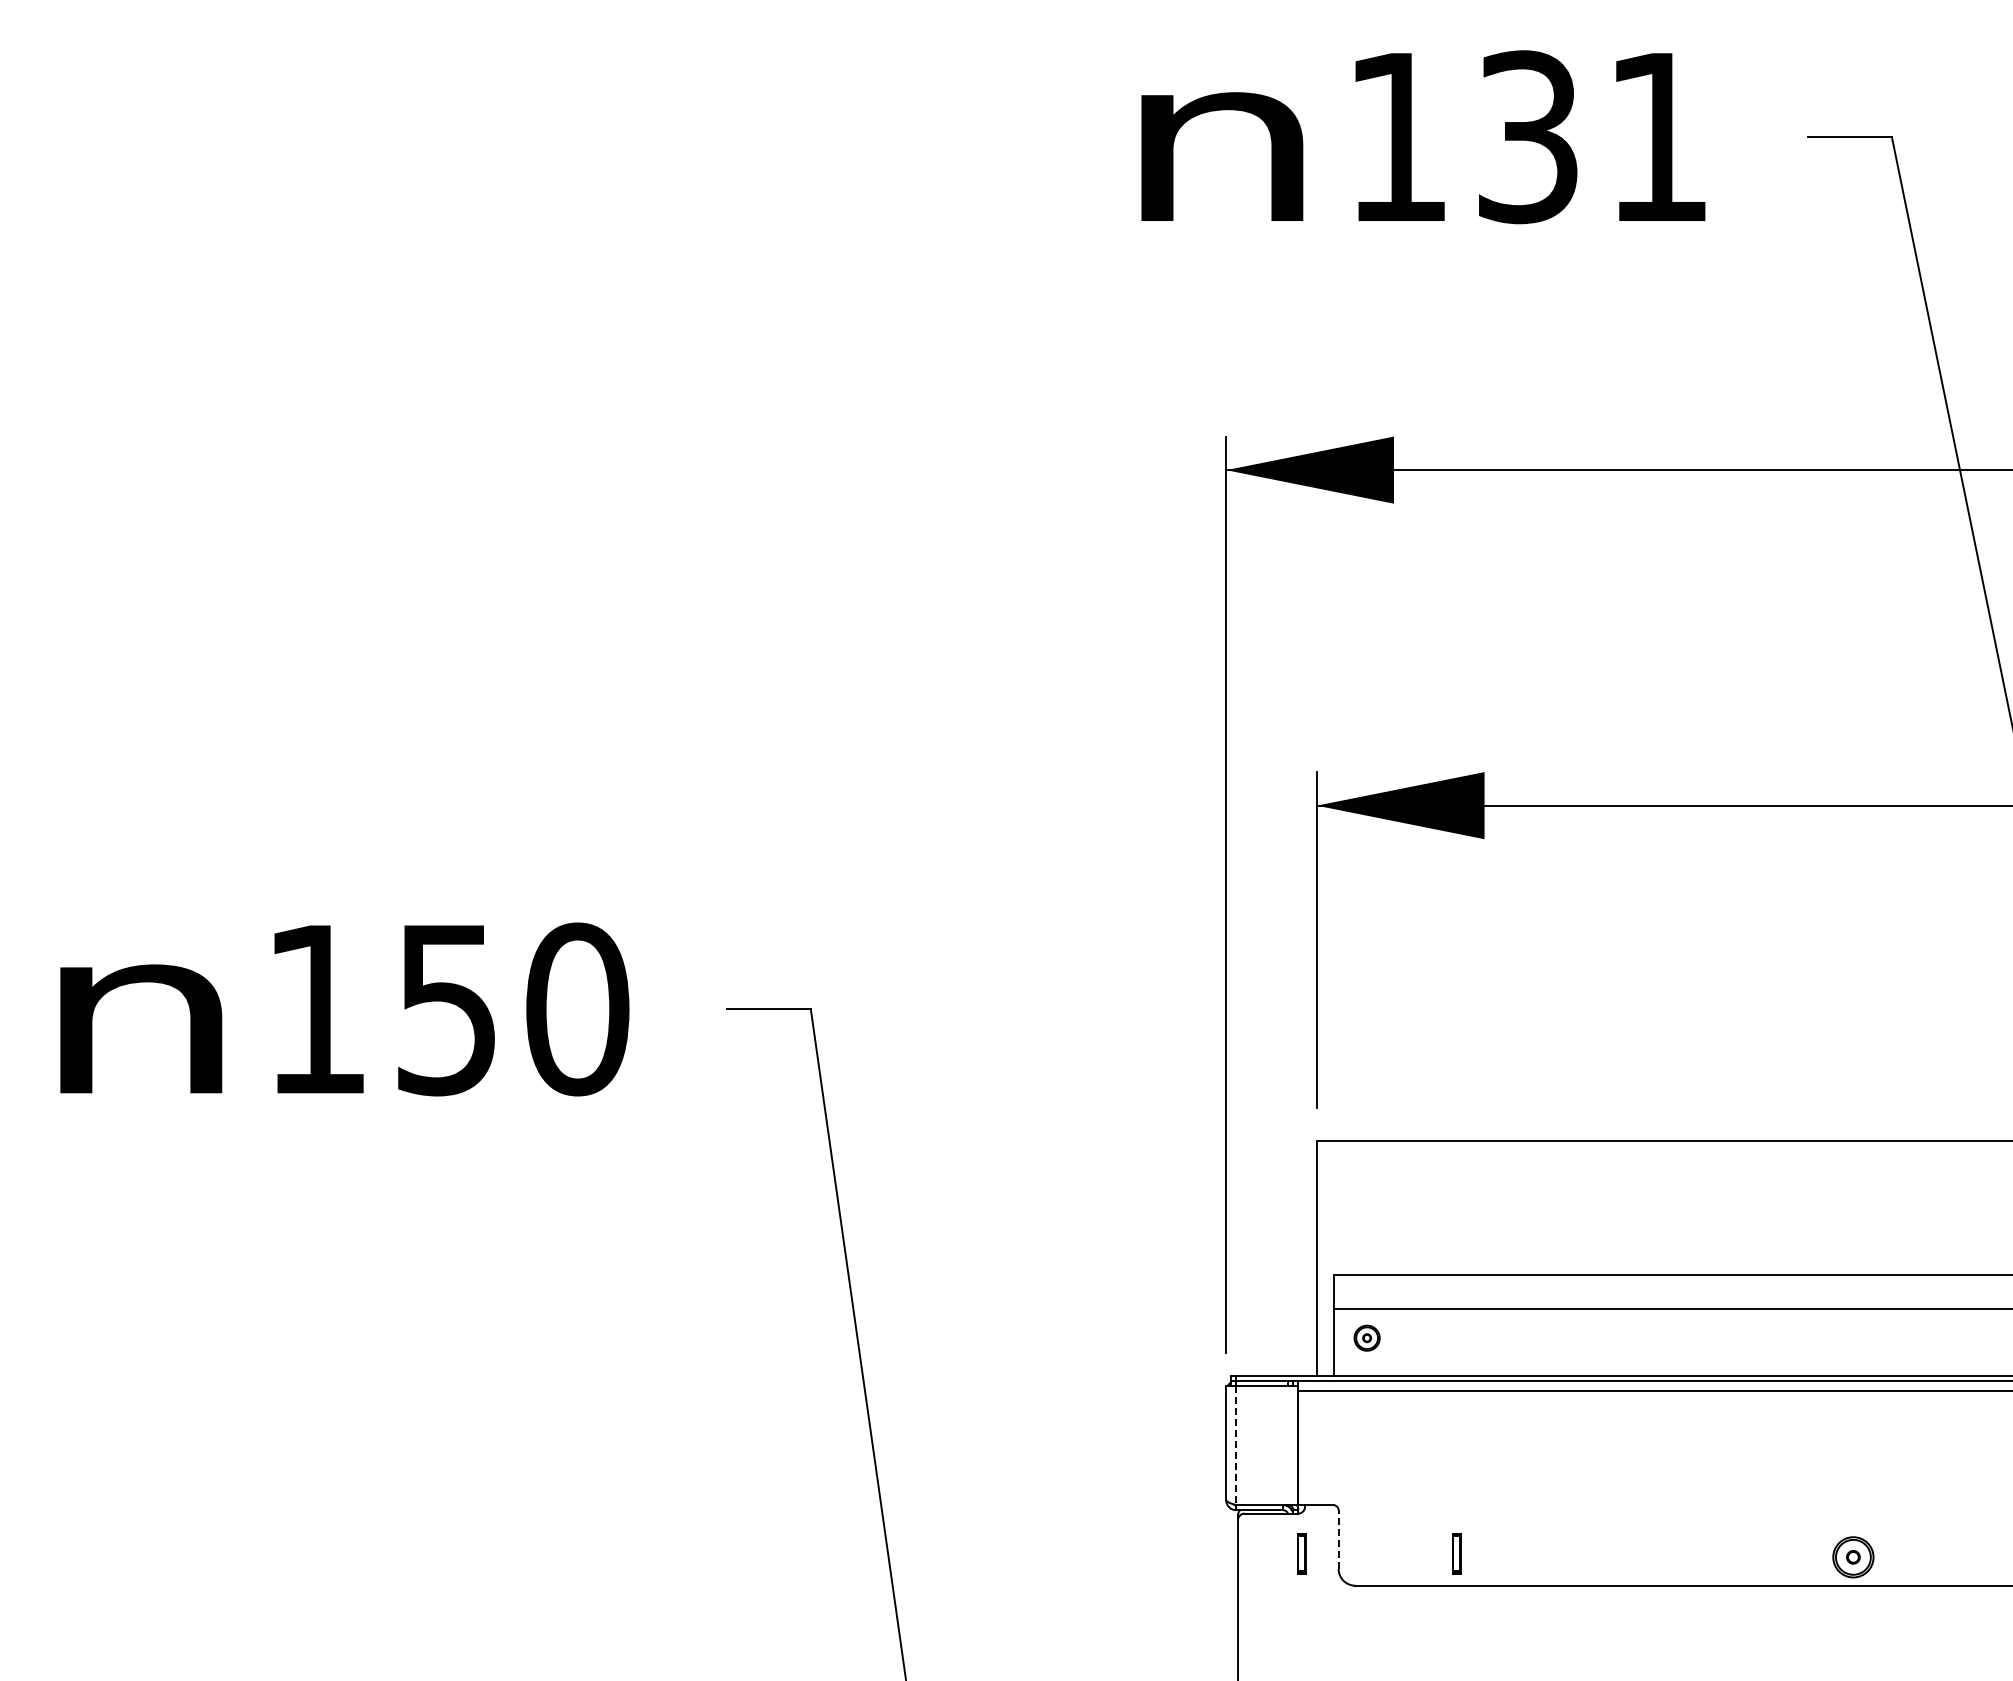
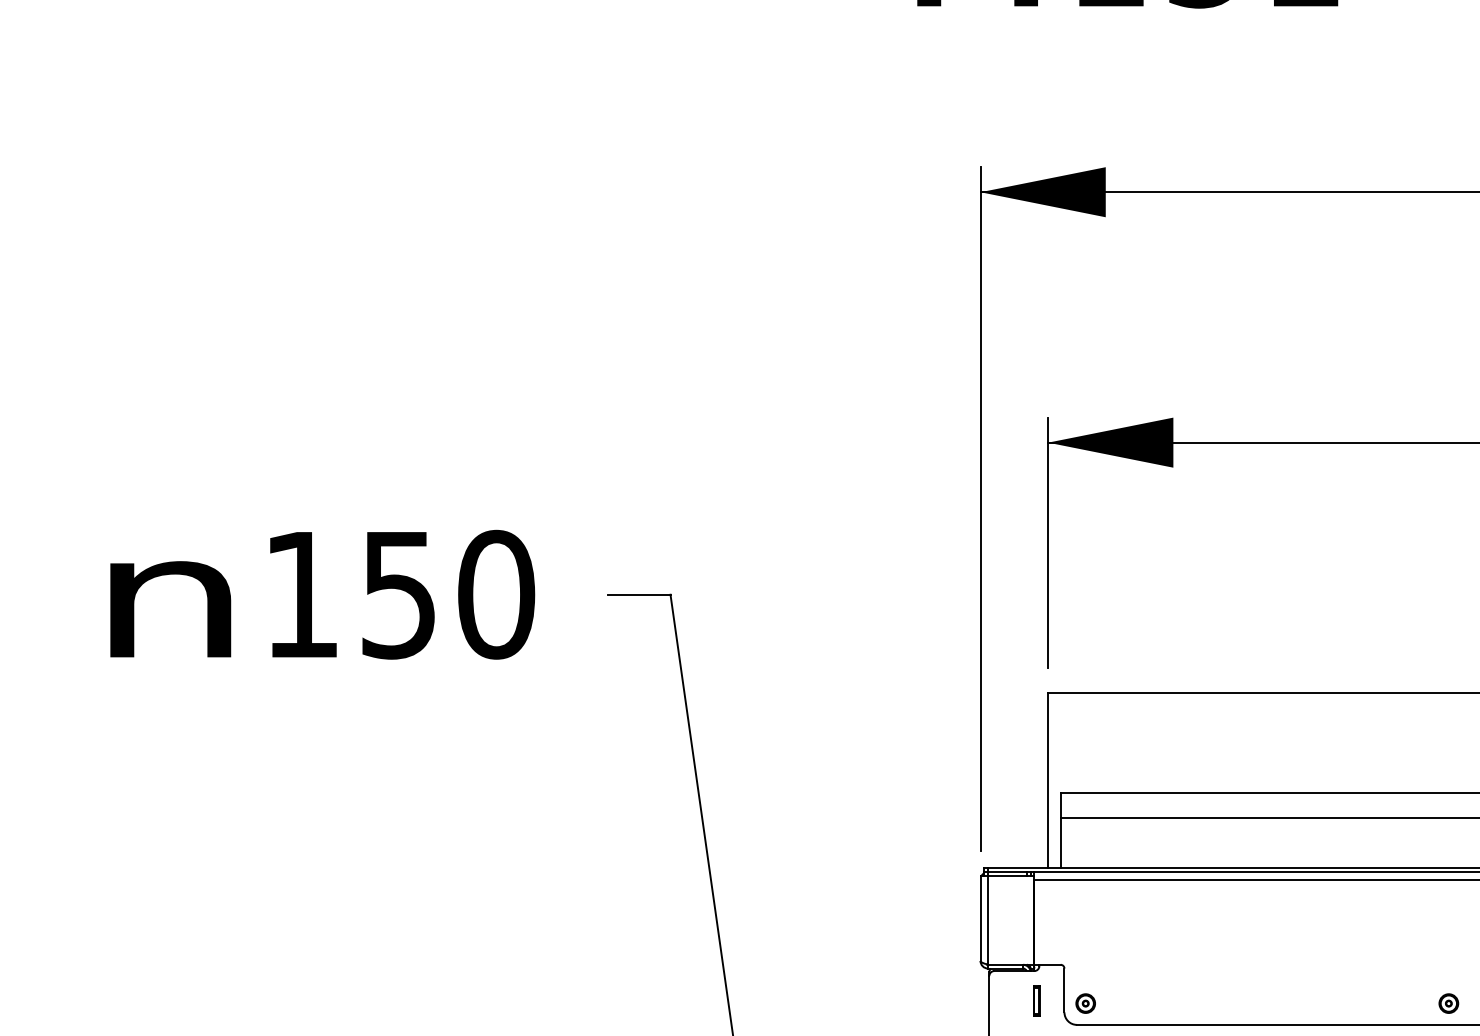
part: (1366, 1337) -> (1085, 1003), moved
line: (1236, 1445) -> (988, 920), dashed -> solid
line: (1338, 1539) -> (1064, 990), dashed -> solid
part: (1456, 1553) -> (1152, 1000), removed
part: (1853, 1556) -> (1448, 1003), size x0.62

